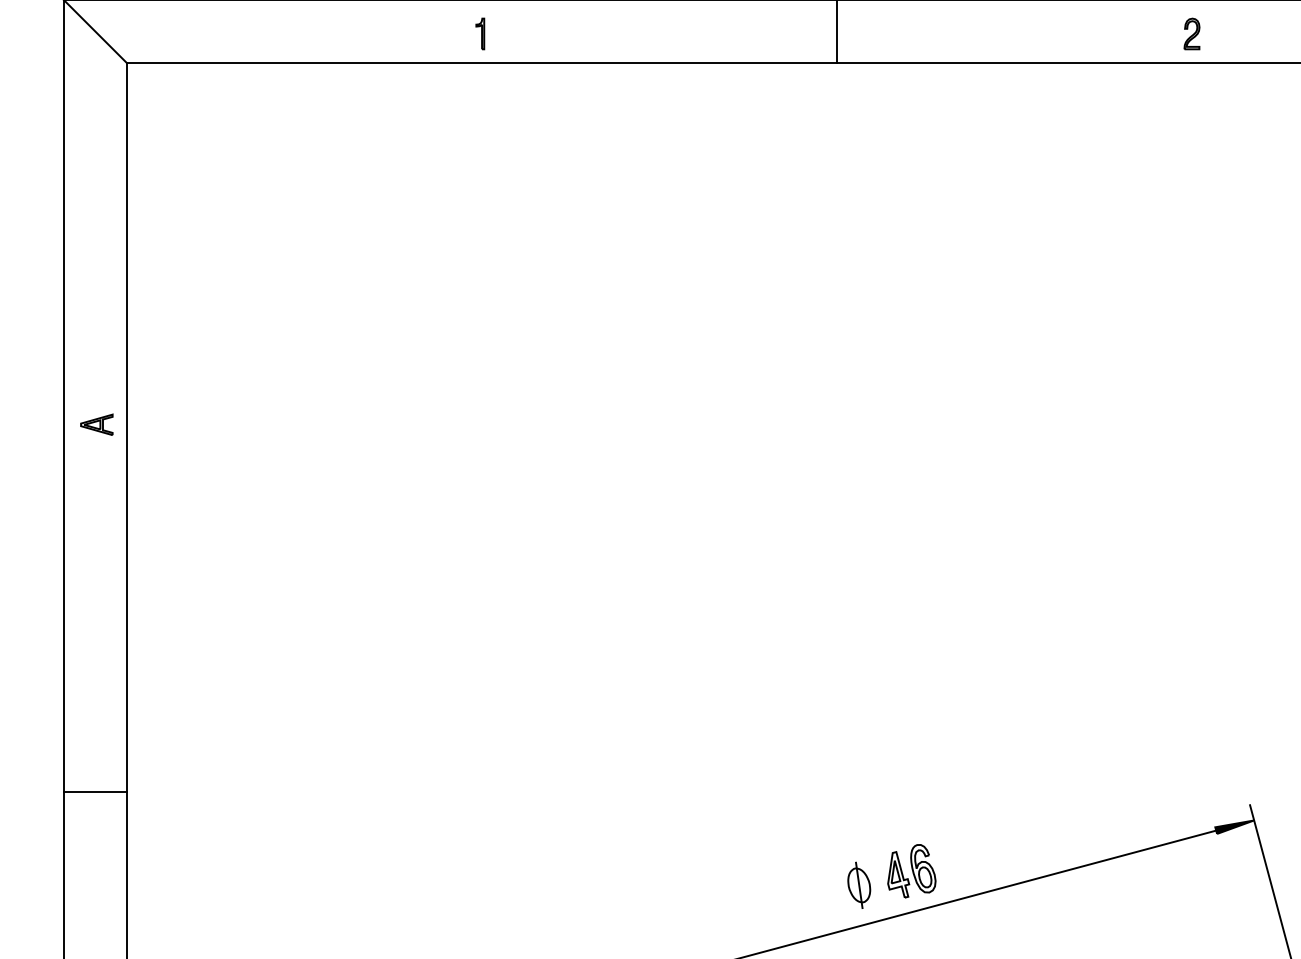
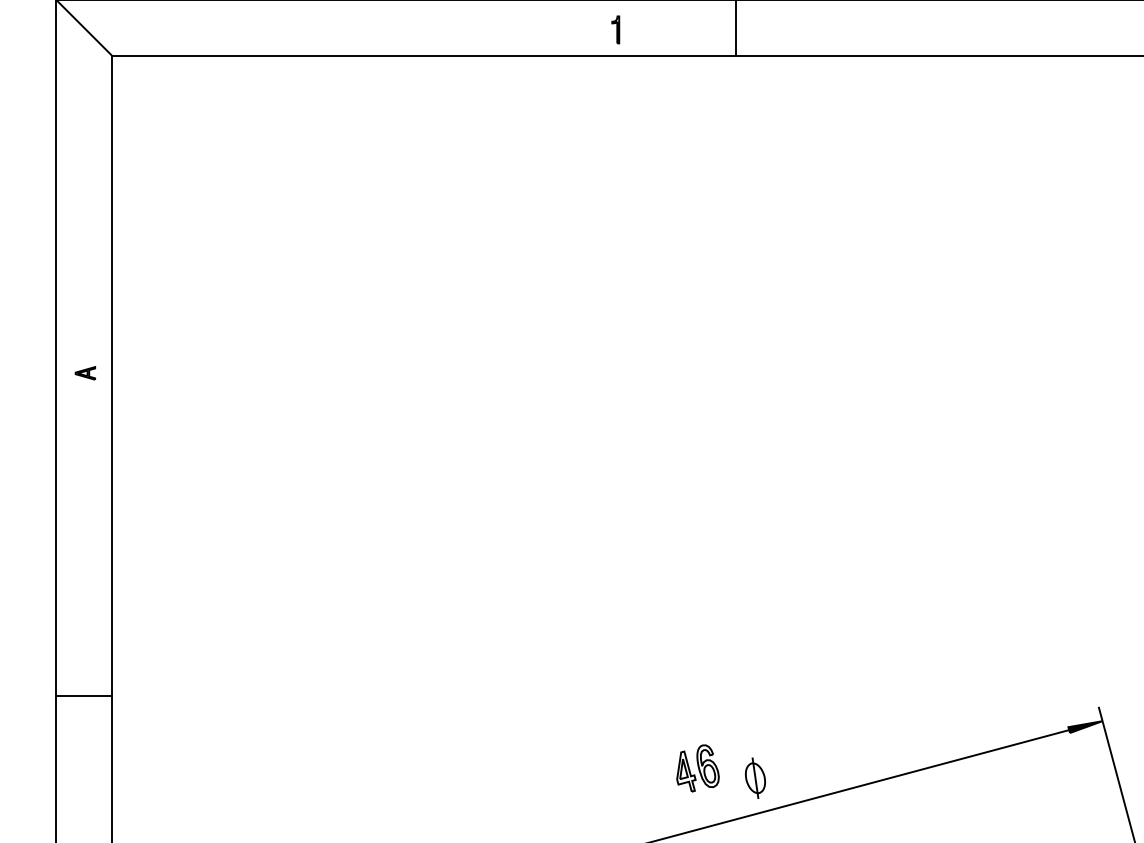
part: (480, 33) -> (615, 29), moved
part: (1191, 33) -> (1047, 29), removed
part: (96, 424) -> (85, 373), size x0.7
part: (911, 871) -> (697, 768), moved

